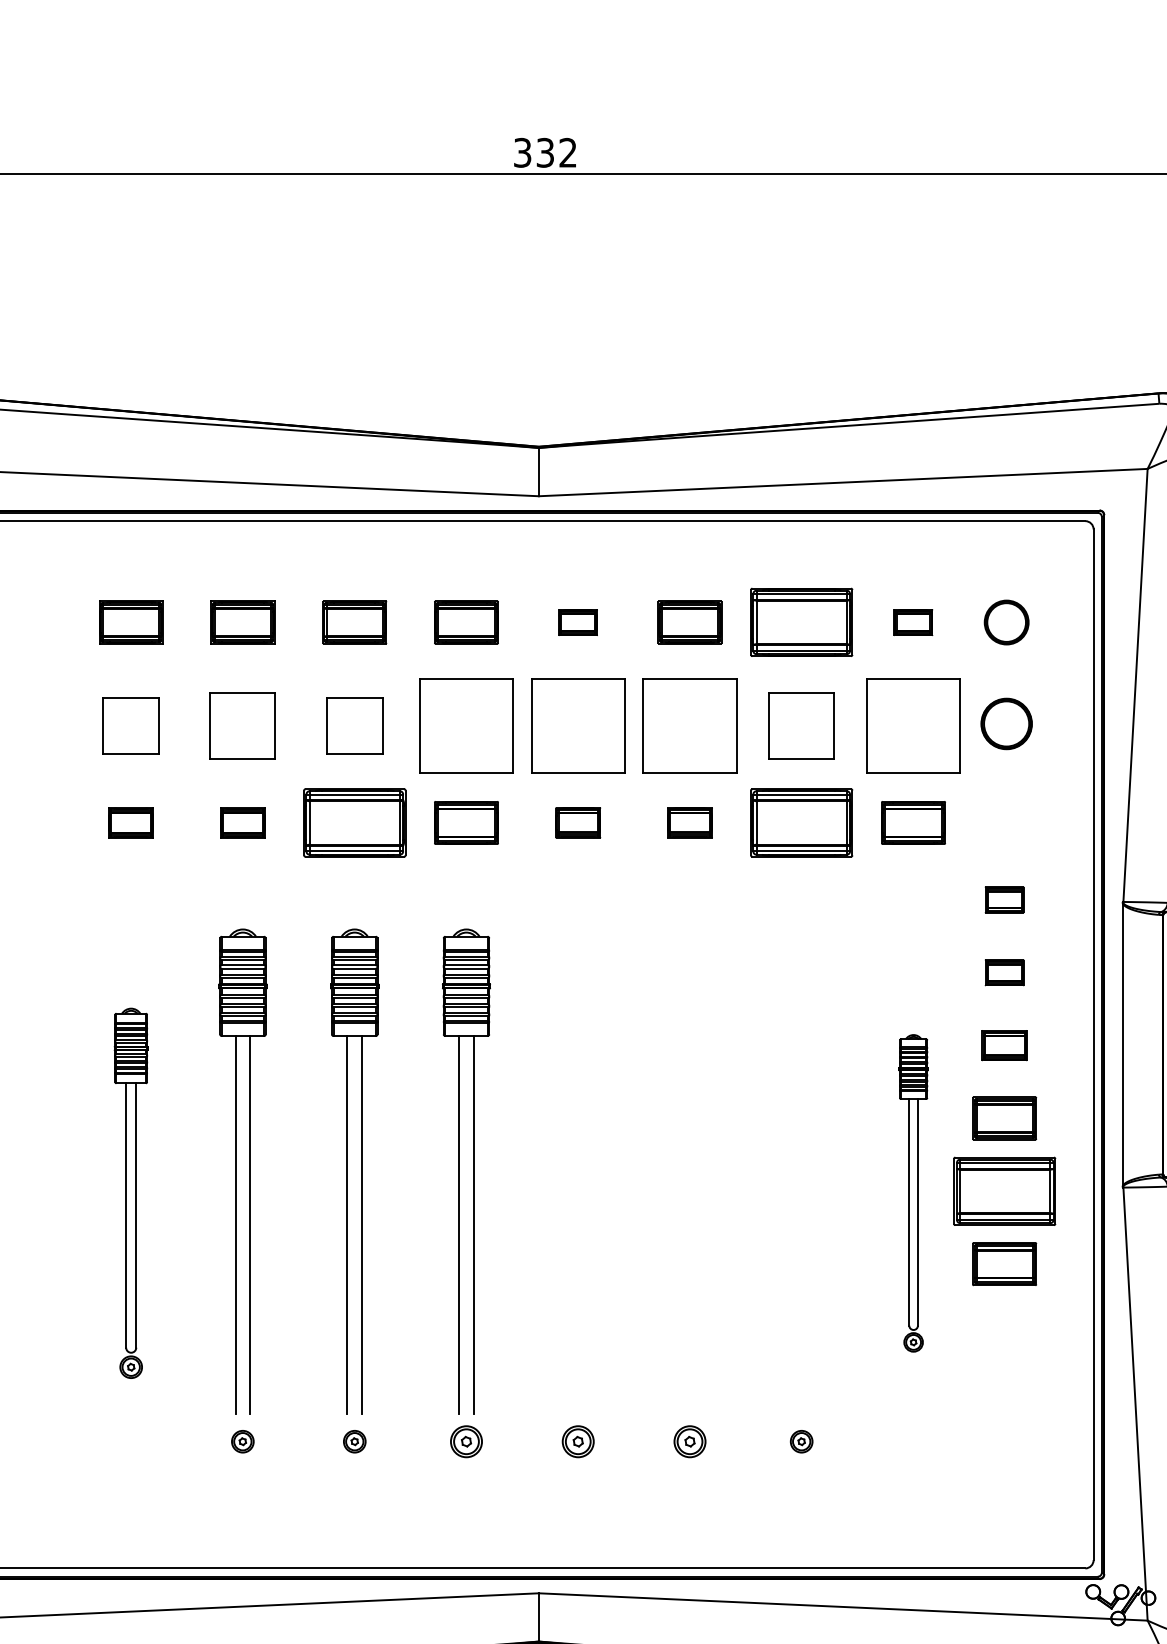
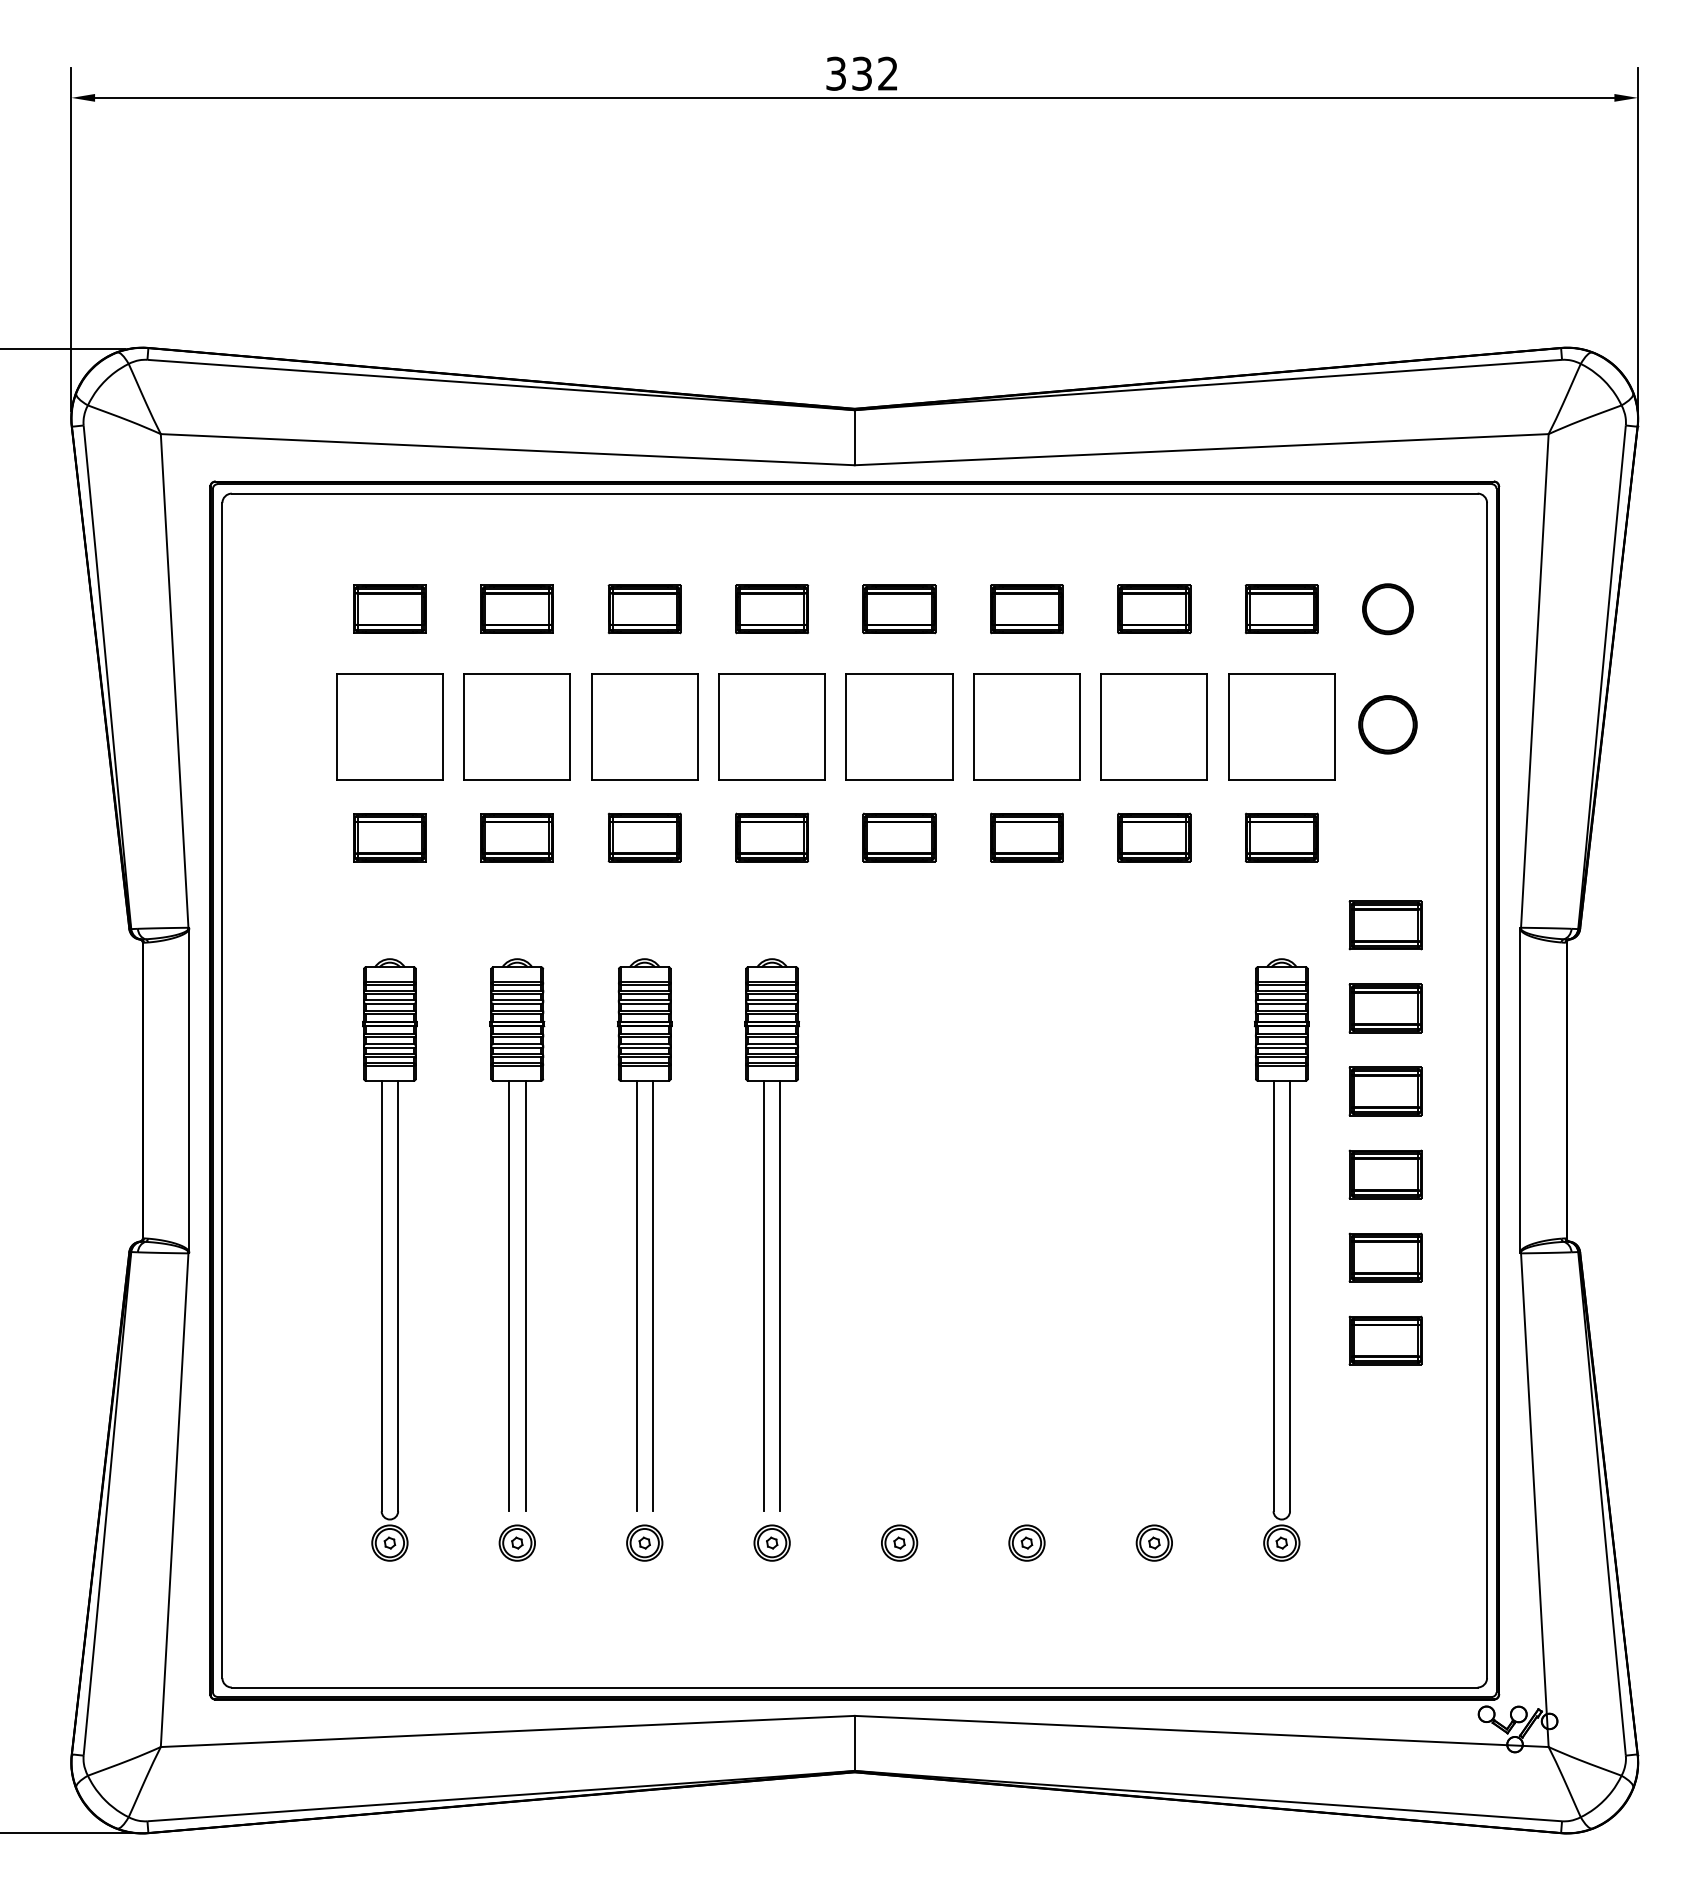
part: (578, 622) -> (899, 609), size x1.67
part: (801, 622) -> (1154, 609), size x0.62
part: (913, 622) -> (1281, 609), size x1.67
part: (130, 725) -> (389, 726), size x1.67
part: (242, 725) -> (516, 726), size x1.43
part: (354, 725) -> (644, 726), size x1.67
part: (801, 725) -> (1153, 726), size x1.43
part: (130, 822) -> (389, 837), size x1.43
part: (242, 822) -> (516, 837), size x1.43
part: (354, 822) -> (644, 837), size x0.62
part: (578, 822) -> (899, 837), size x1.43
part: (689, 822) -> (1026, 837), size x1.43
part: (801, 822) -> (1154, 837), size x0.62
part: (1004, 899) -> (1385, 925), size x1.67
part: (1004, 972) -> (1385, 1008), size x1.67
part: (1004, 1045) -> (1385, 1091), size x1.43
part: (1004, 1191) -> (1385, 1257), size x0.62
part: (130, 1192) -> (389, 1259), size x1.43
part: (913, 1192) -> (1281, 1259), size x1.67
part: (242, 1441) -> (516, 1542), size x1.43
part: (354, 1441) -> (644, 1542), size x1.43
part: (801, 1441) -> (1153, 1542), size x1.43

